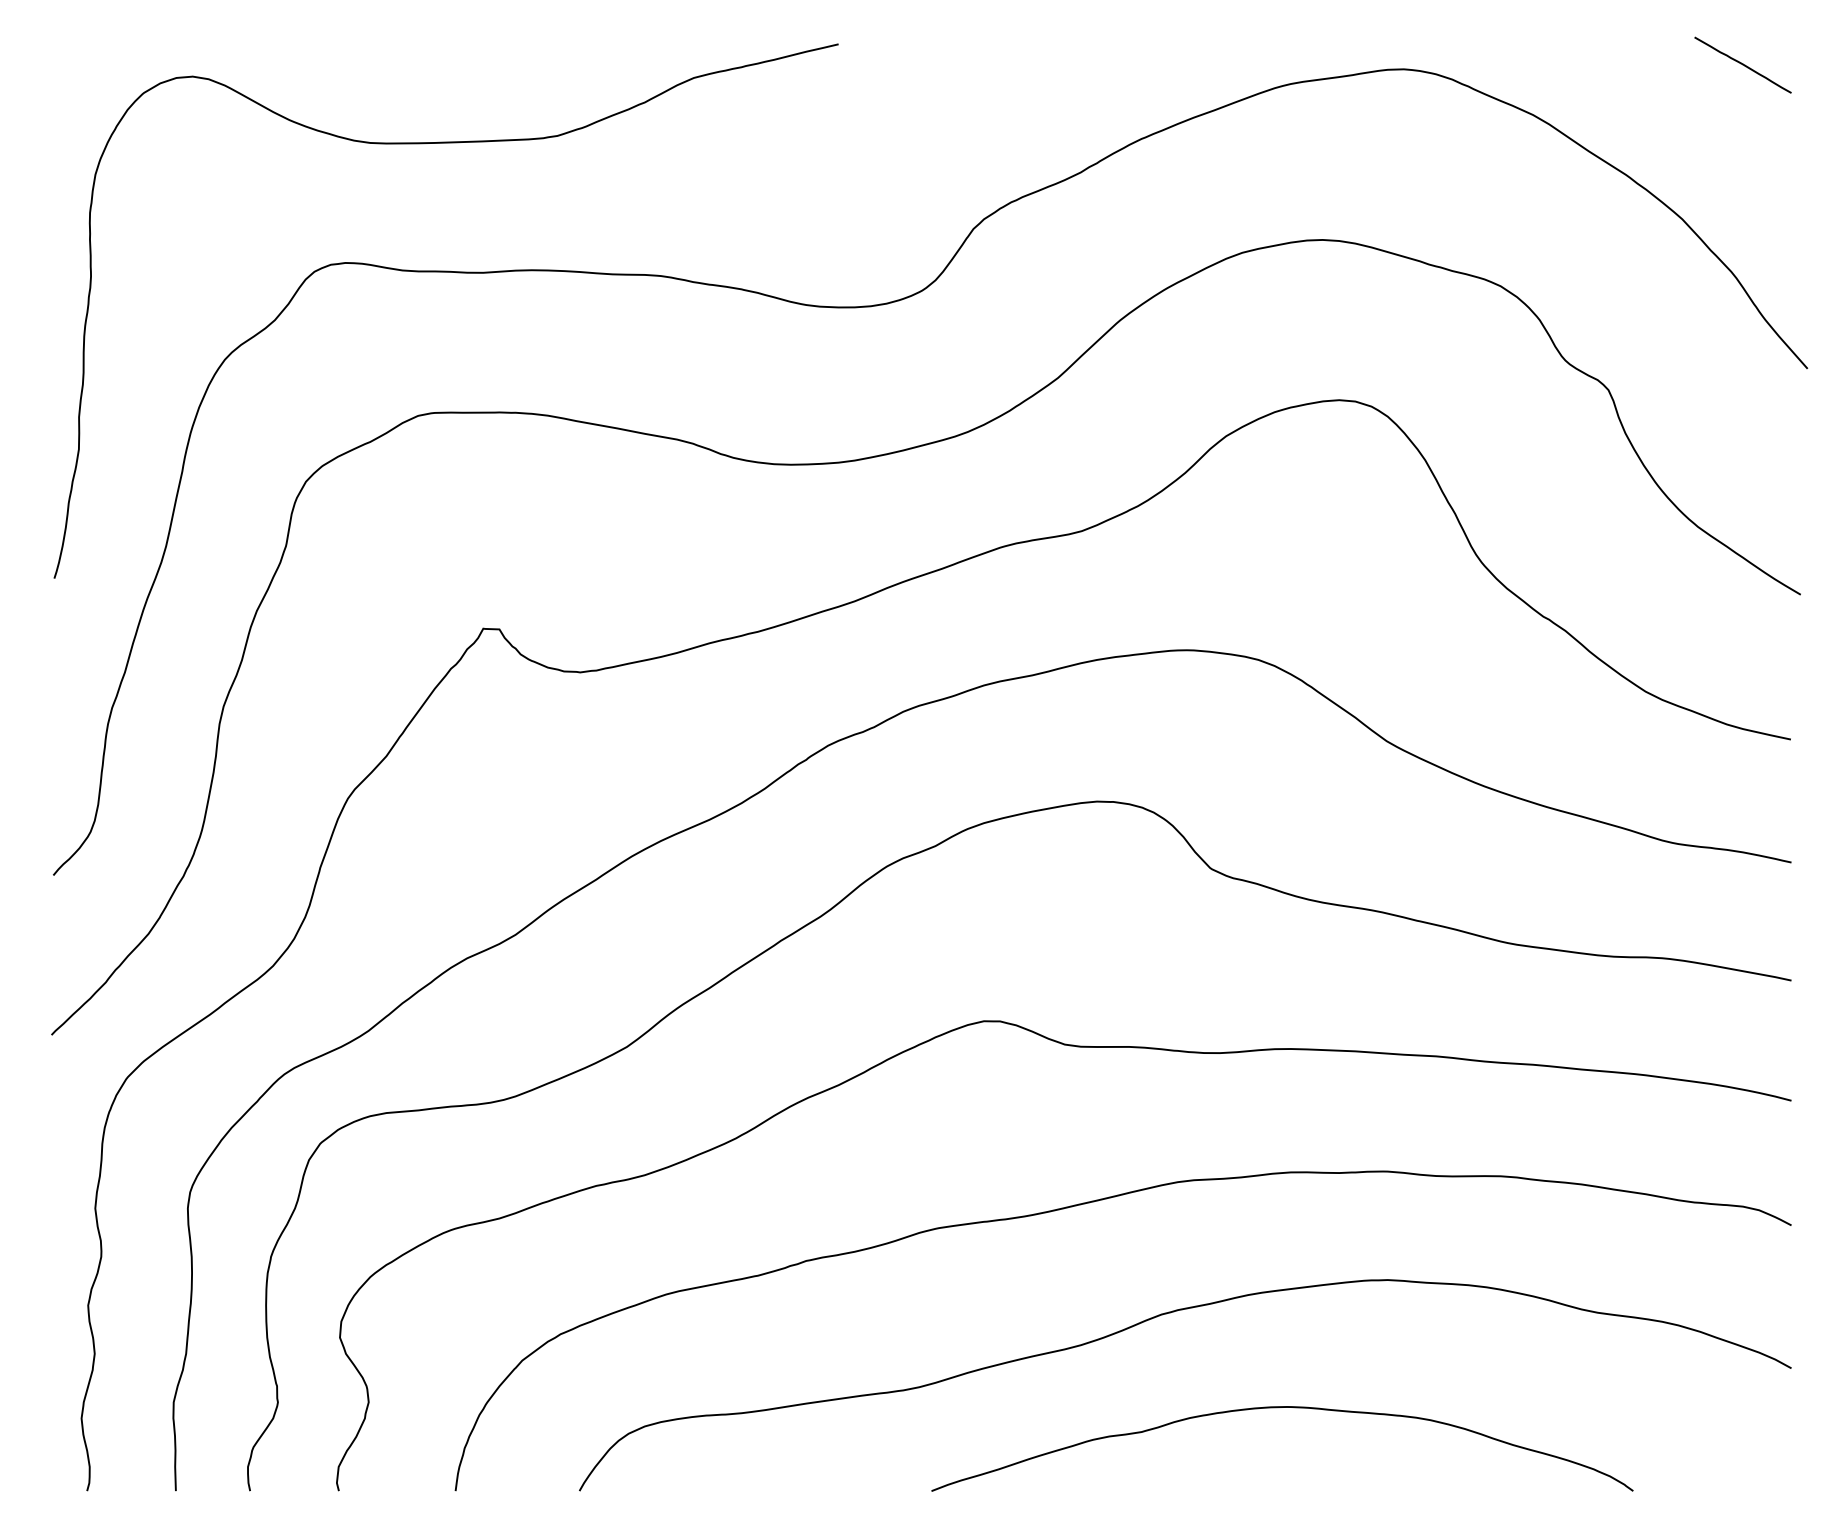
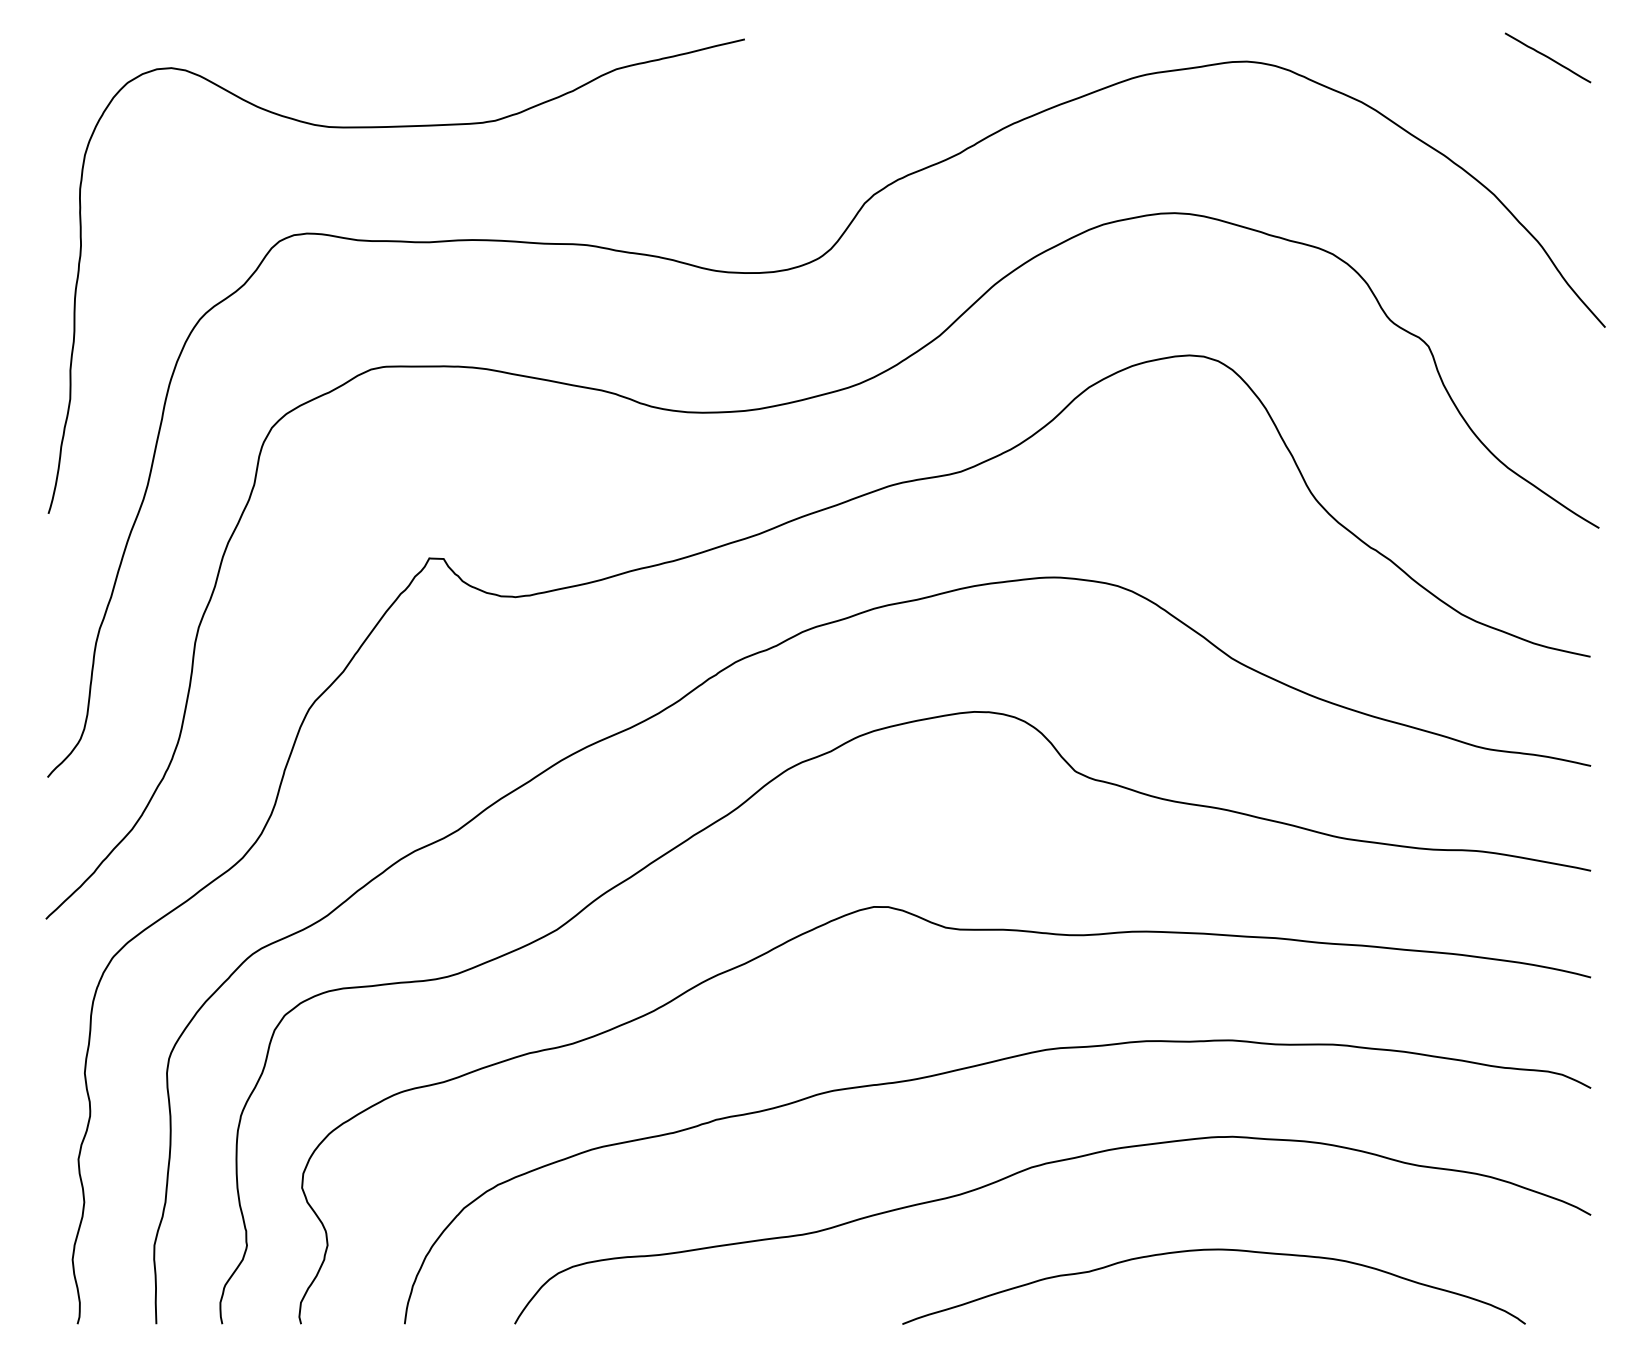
curve: (1281, 1408) -> (1213, 1250), moved

